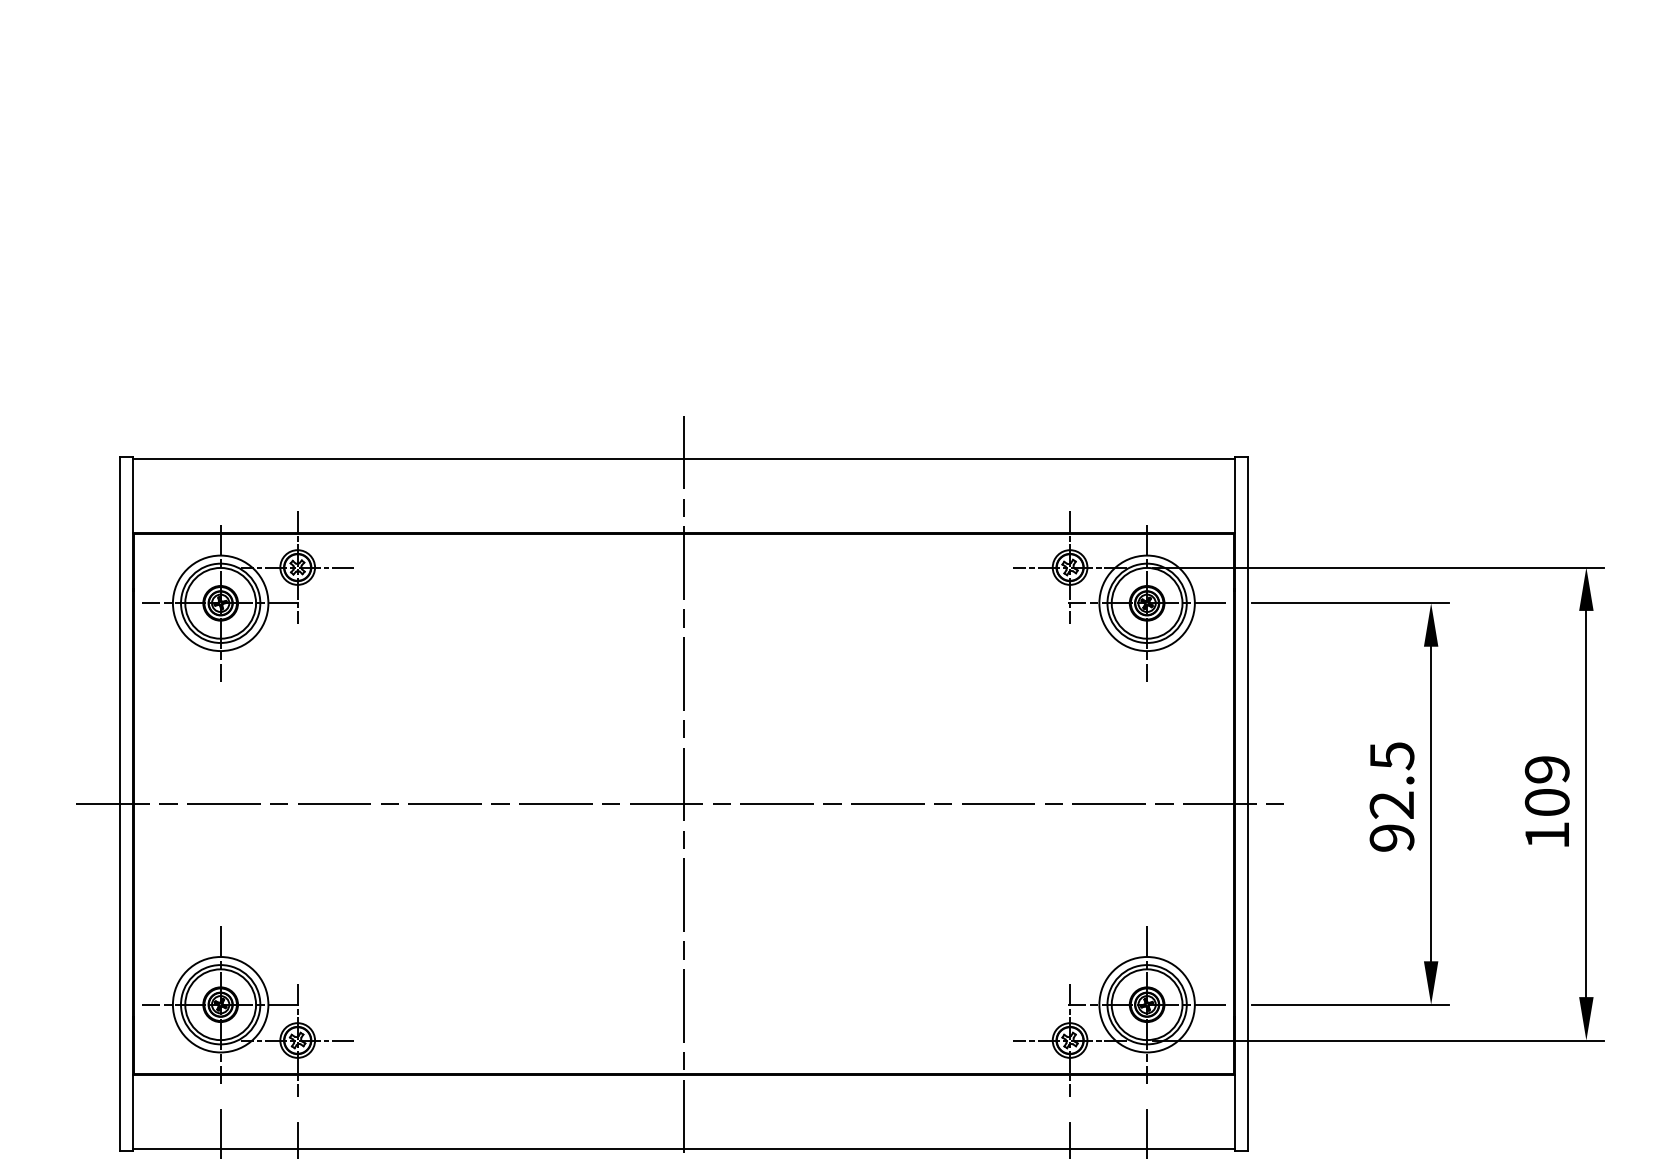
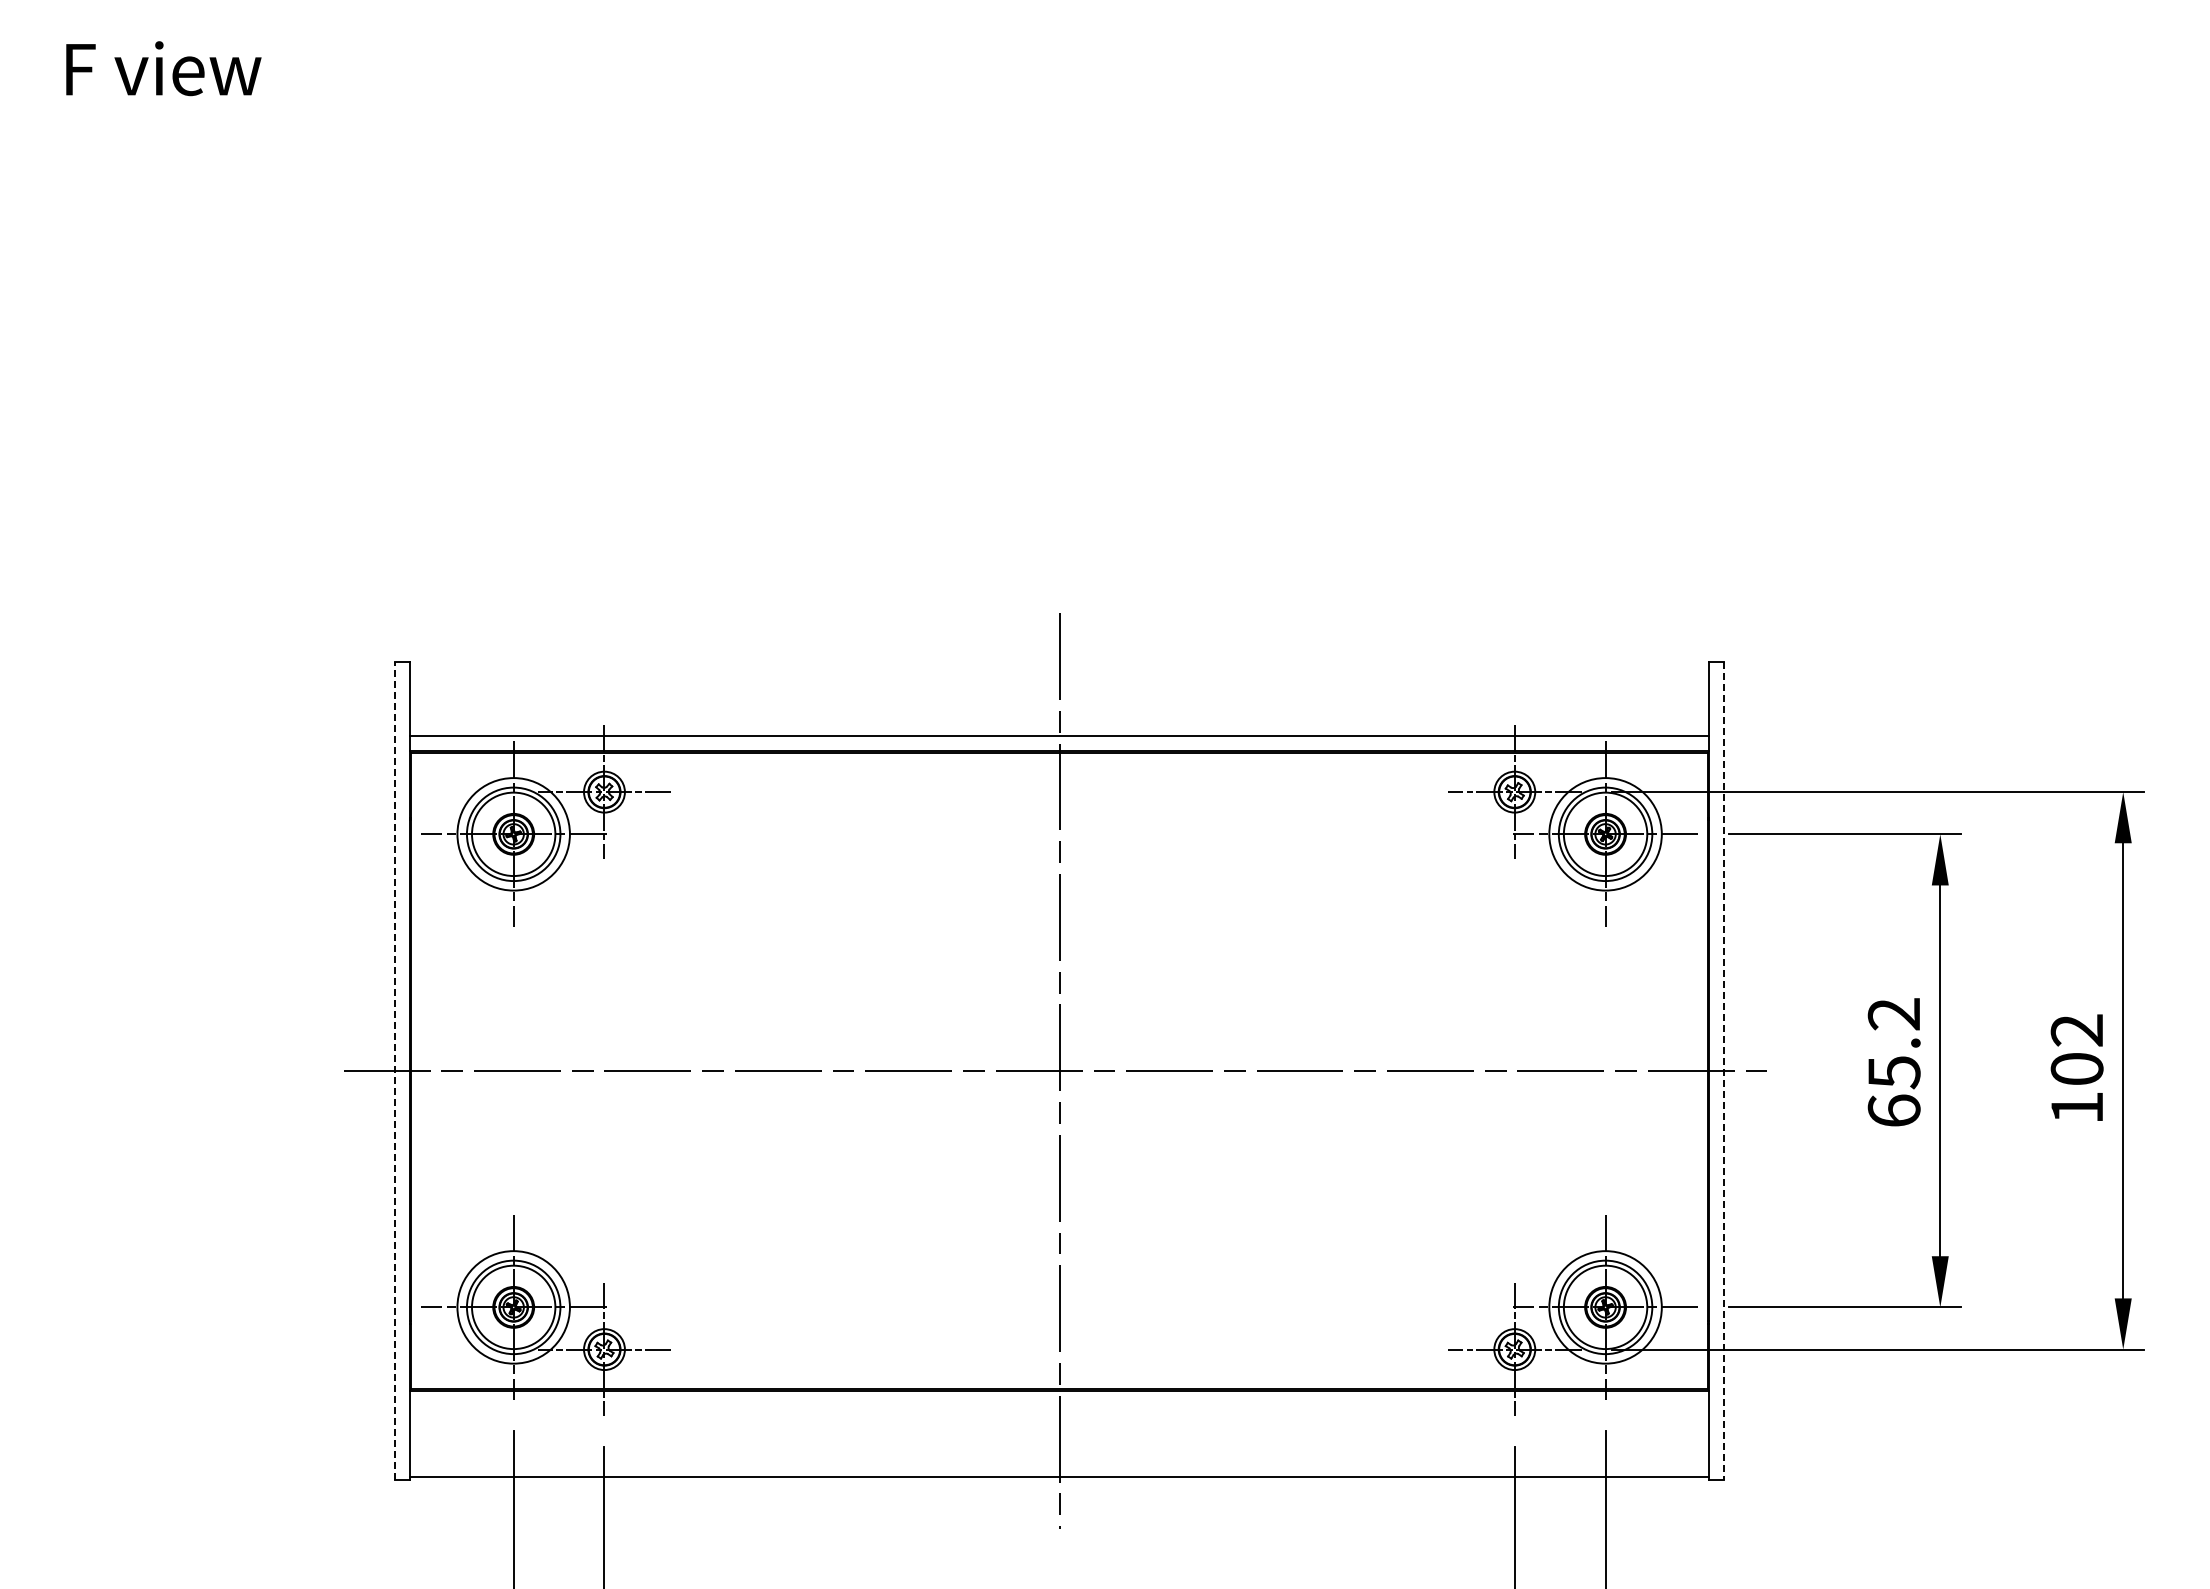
line: (683, 459) -> (1059, 736), moved
text: (1547, 769) -> (2077, 1030), 109 -> 102
text: (1391, 796) -> (1893, 1062), 92.5 -> 65.2
line: (119, 803) -> (394, 1070), solid -> dashed
line: (1248, 804) -> (1724, 1071), solid -> dashed

